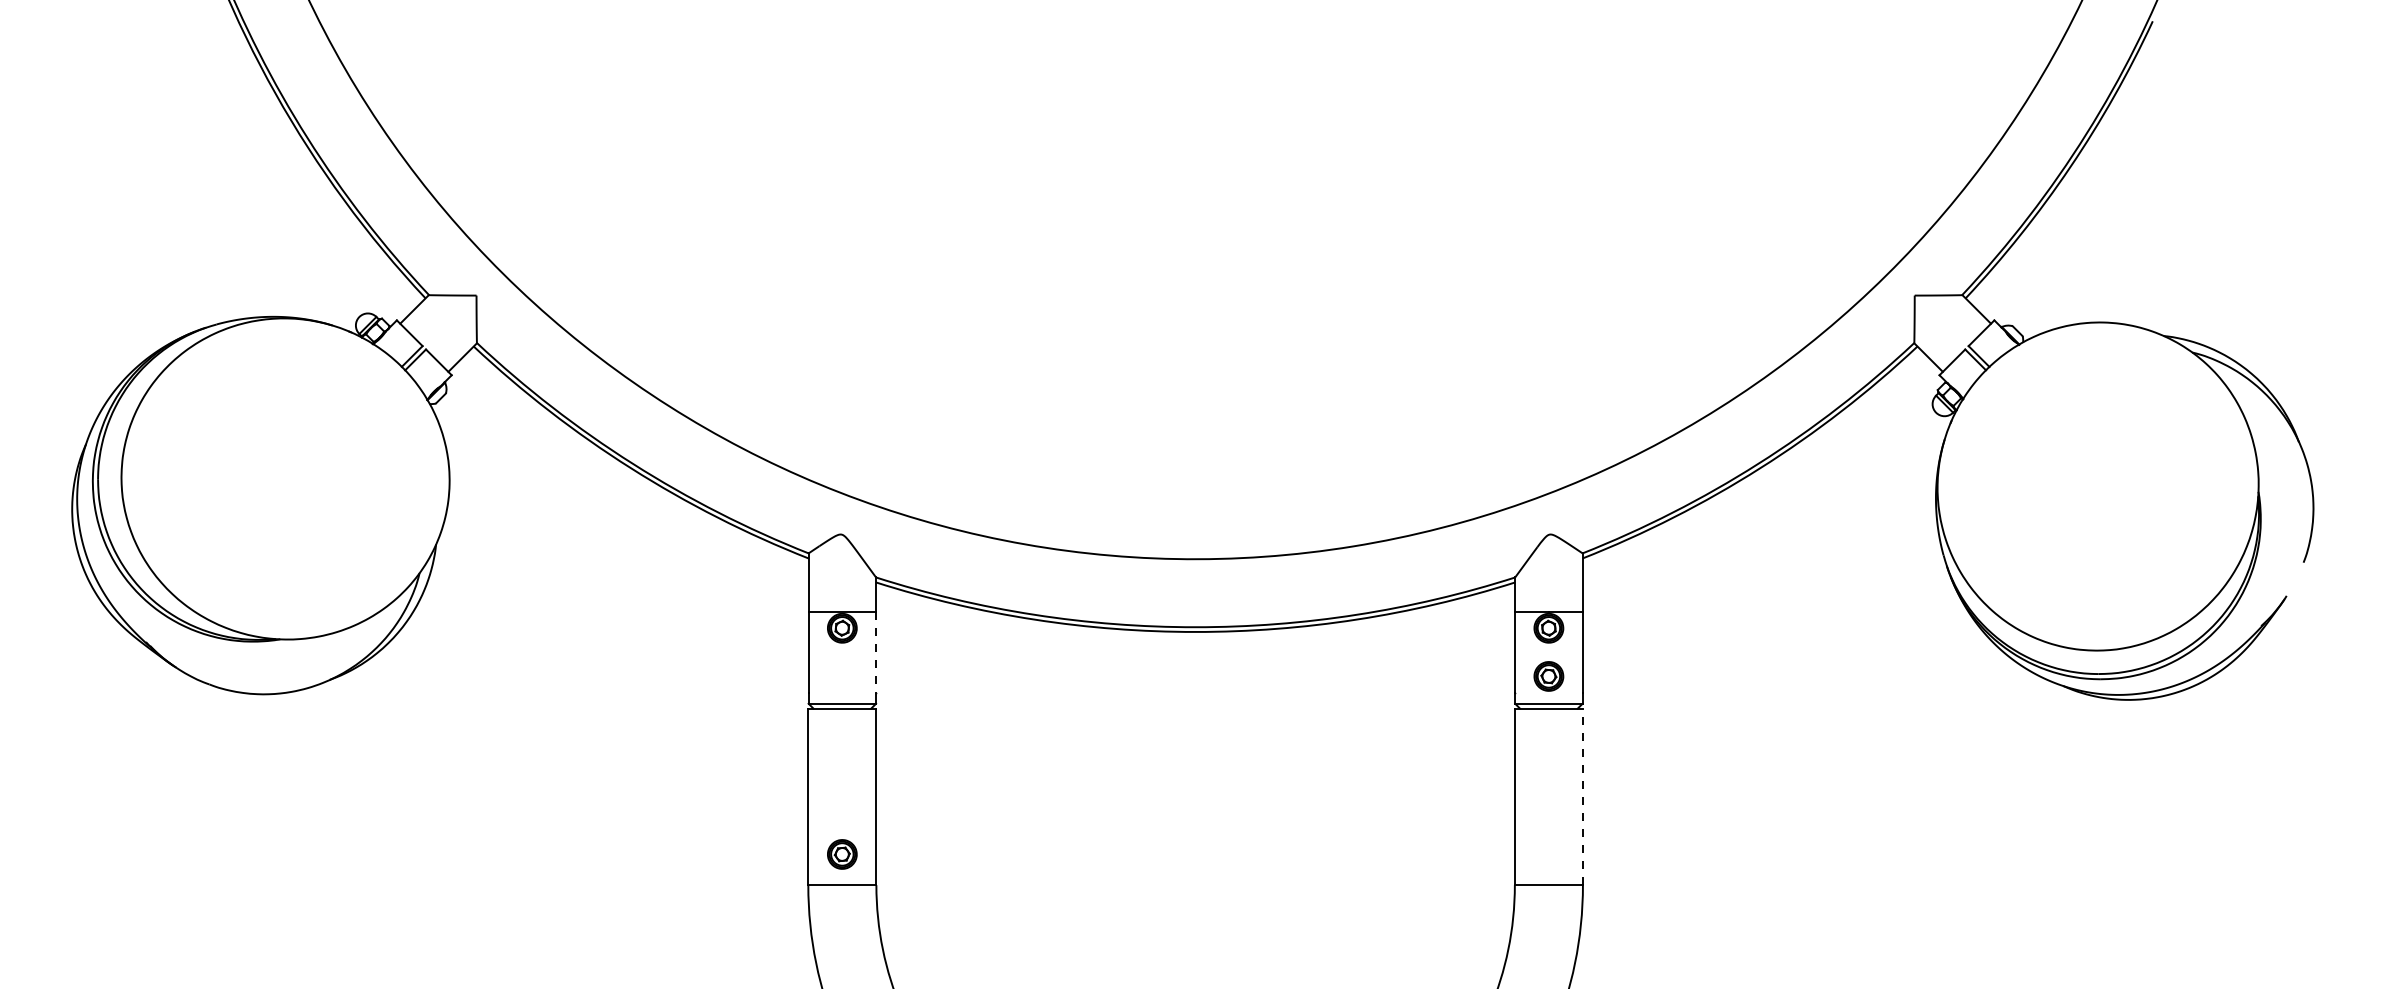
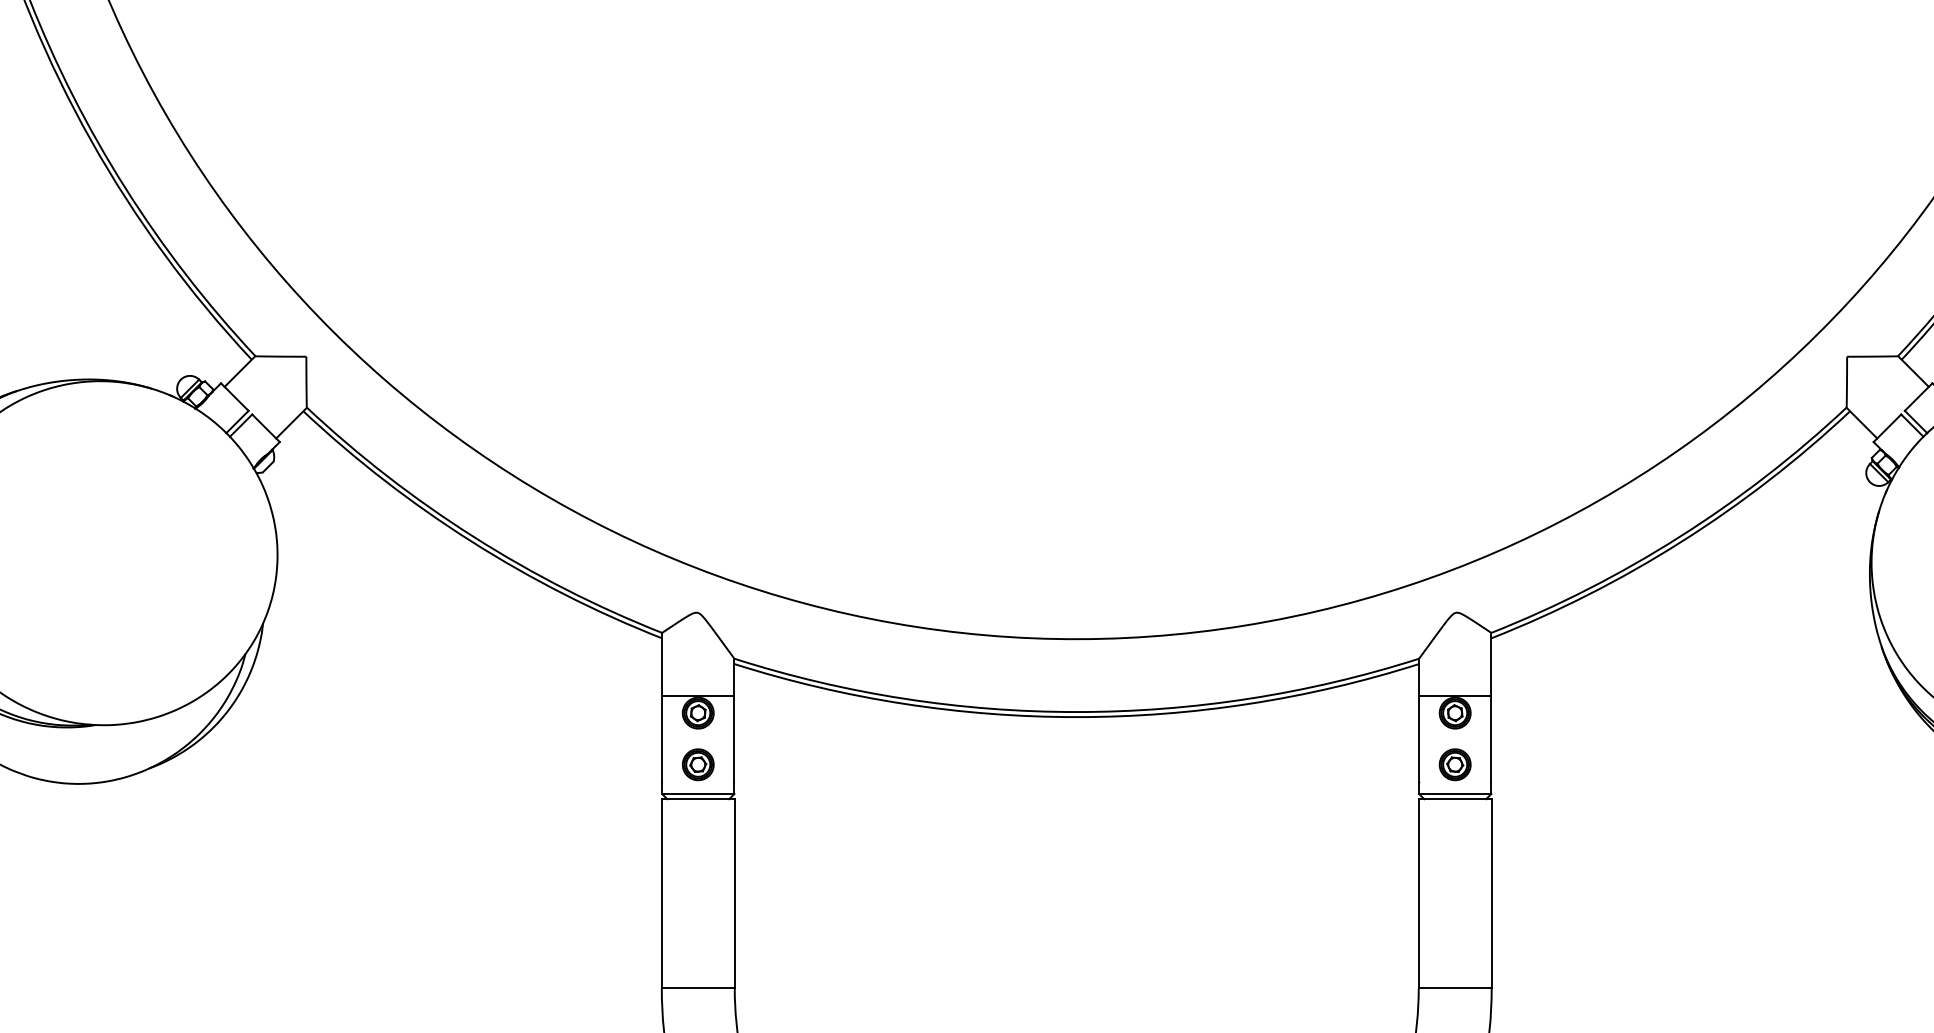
line: (876, 652) -> (734, 739), dashed -> solid
line: (1582, 796) -> (1491, 893), dashed -> solid
part: (842, 854) -> (698, 764), moved

